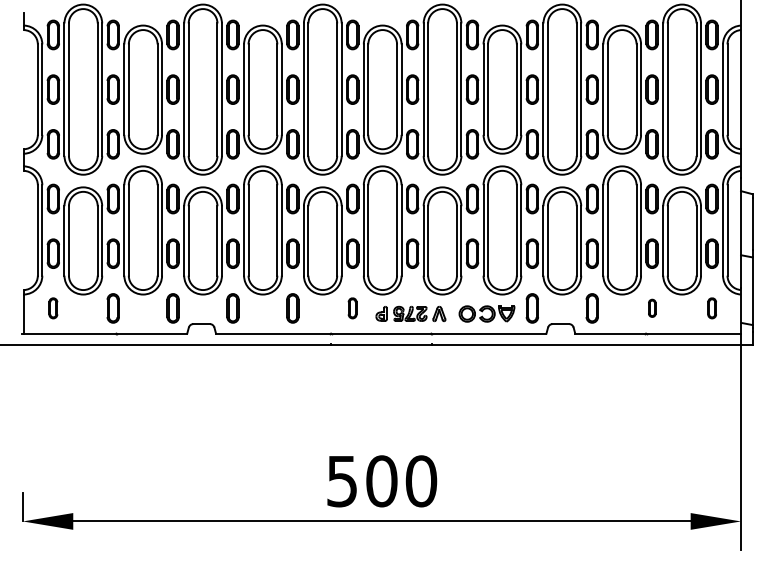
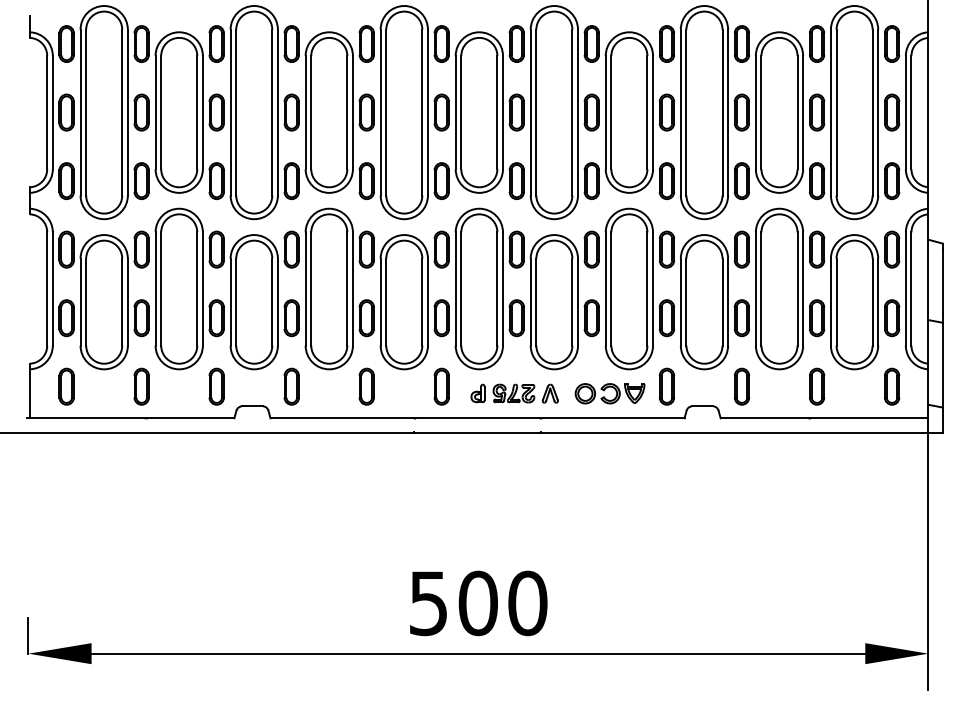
part: (53, 308) -> (66, 386), size x1.43
part: (352, 308) -> (441, 386), size x1.43
part: (652, 308) -> (817, 386), size x1.67
part: (712, 308) -> (892, 386), size x1.43

